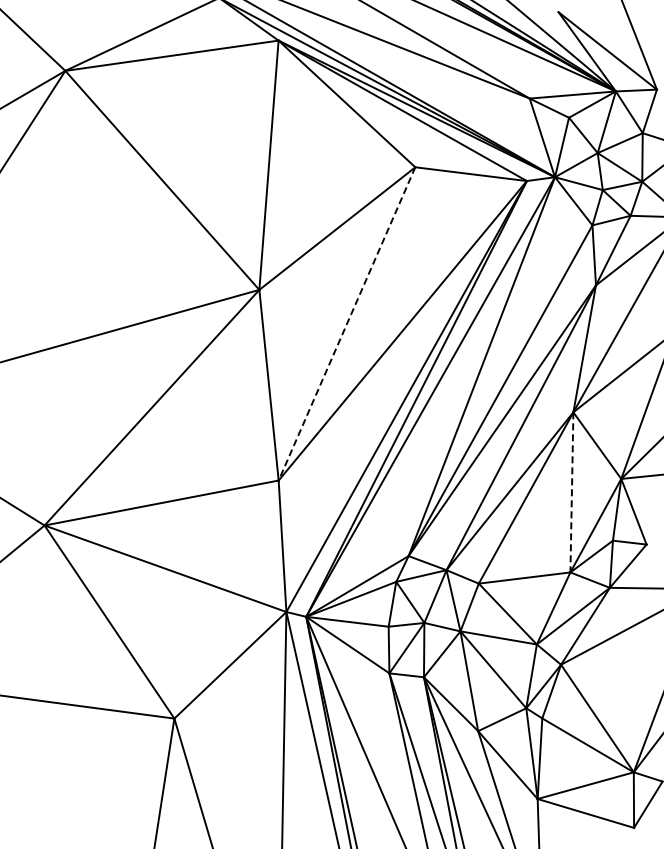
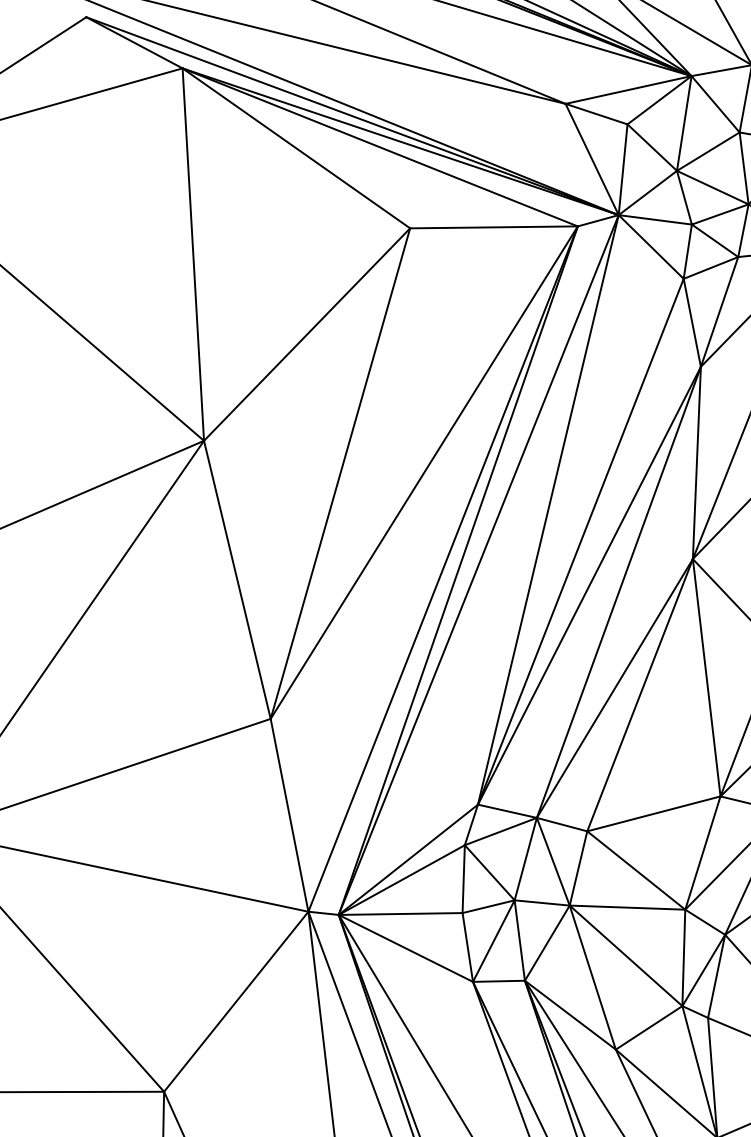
line: (347, 323) -> (341, 472), dashed -> solid
line: (571, 492) -> (706, 678), dashed -> solid

